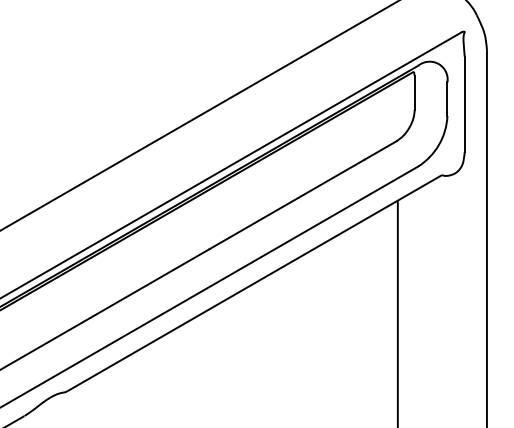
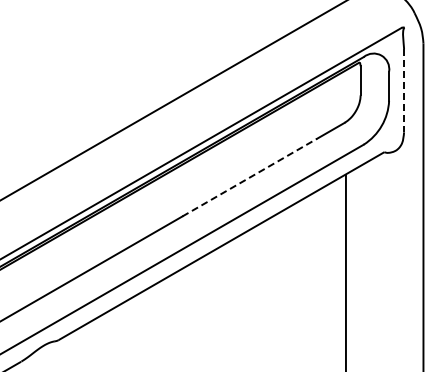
line: (465, 104) -> (404, 90), solid -> dashed
line: (286, 204) -> (249, 177), solid -> dashed

